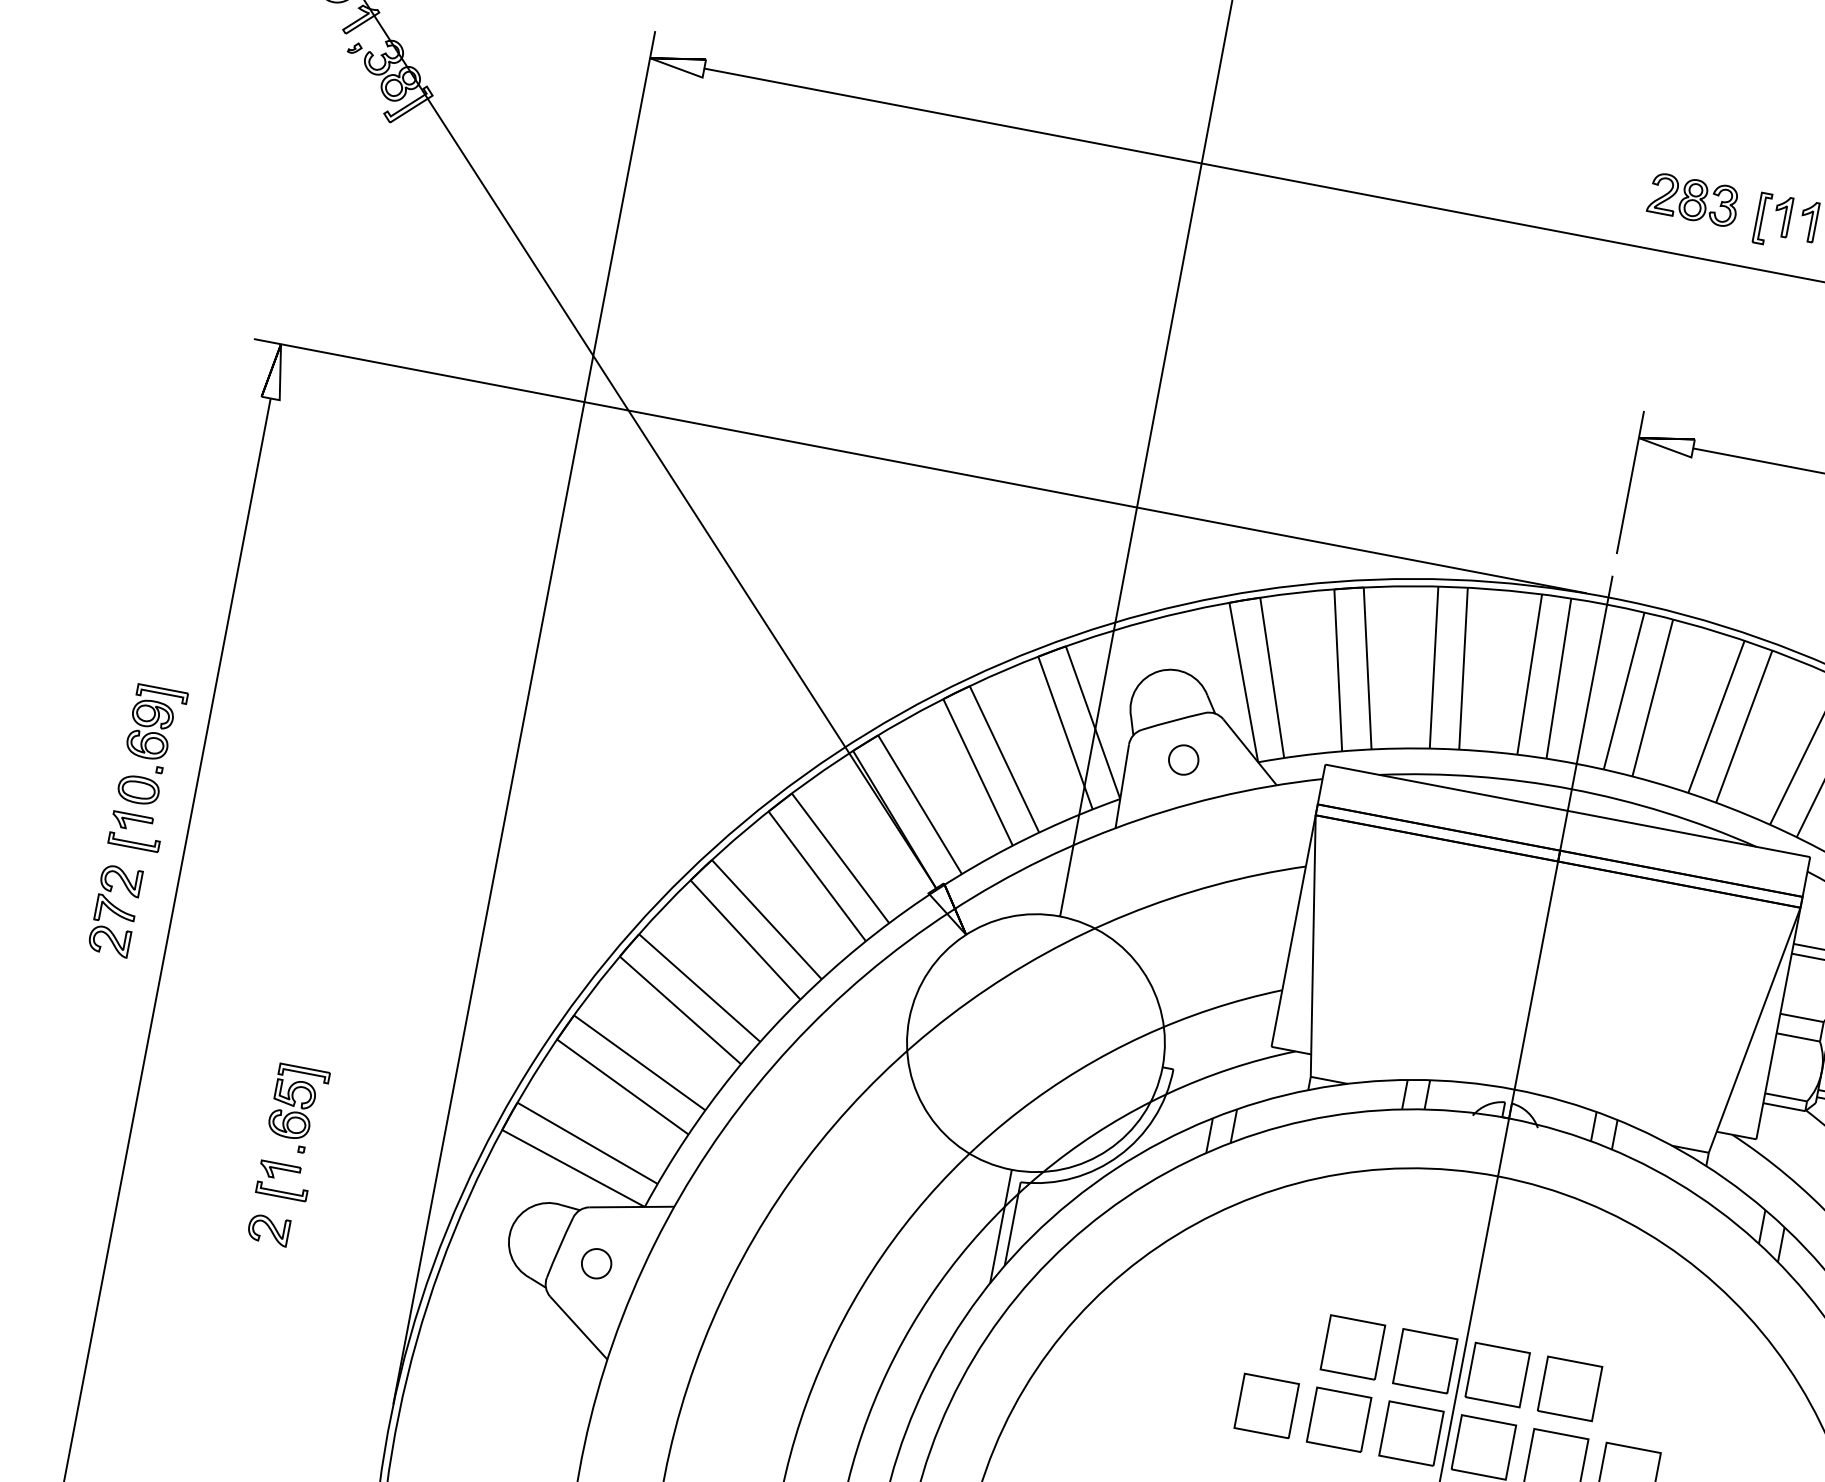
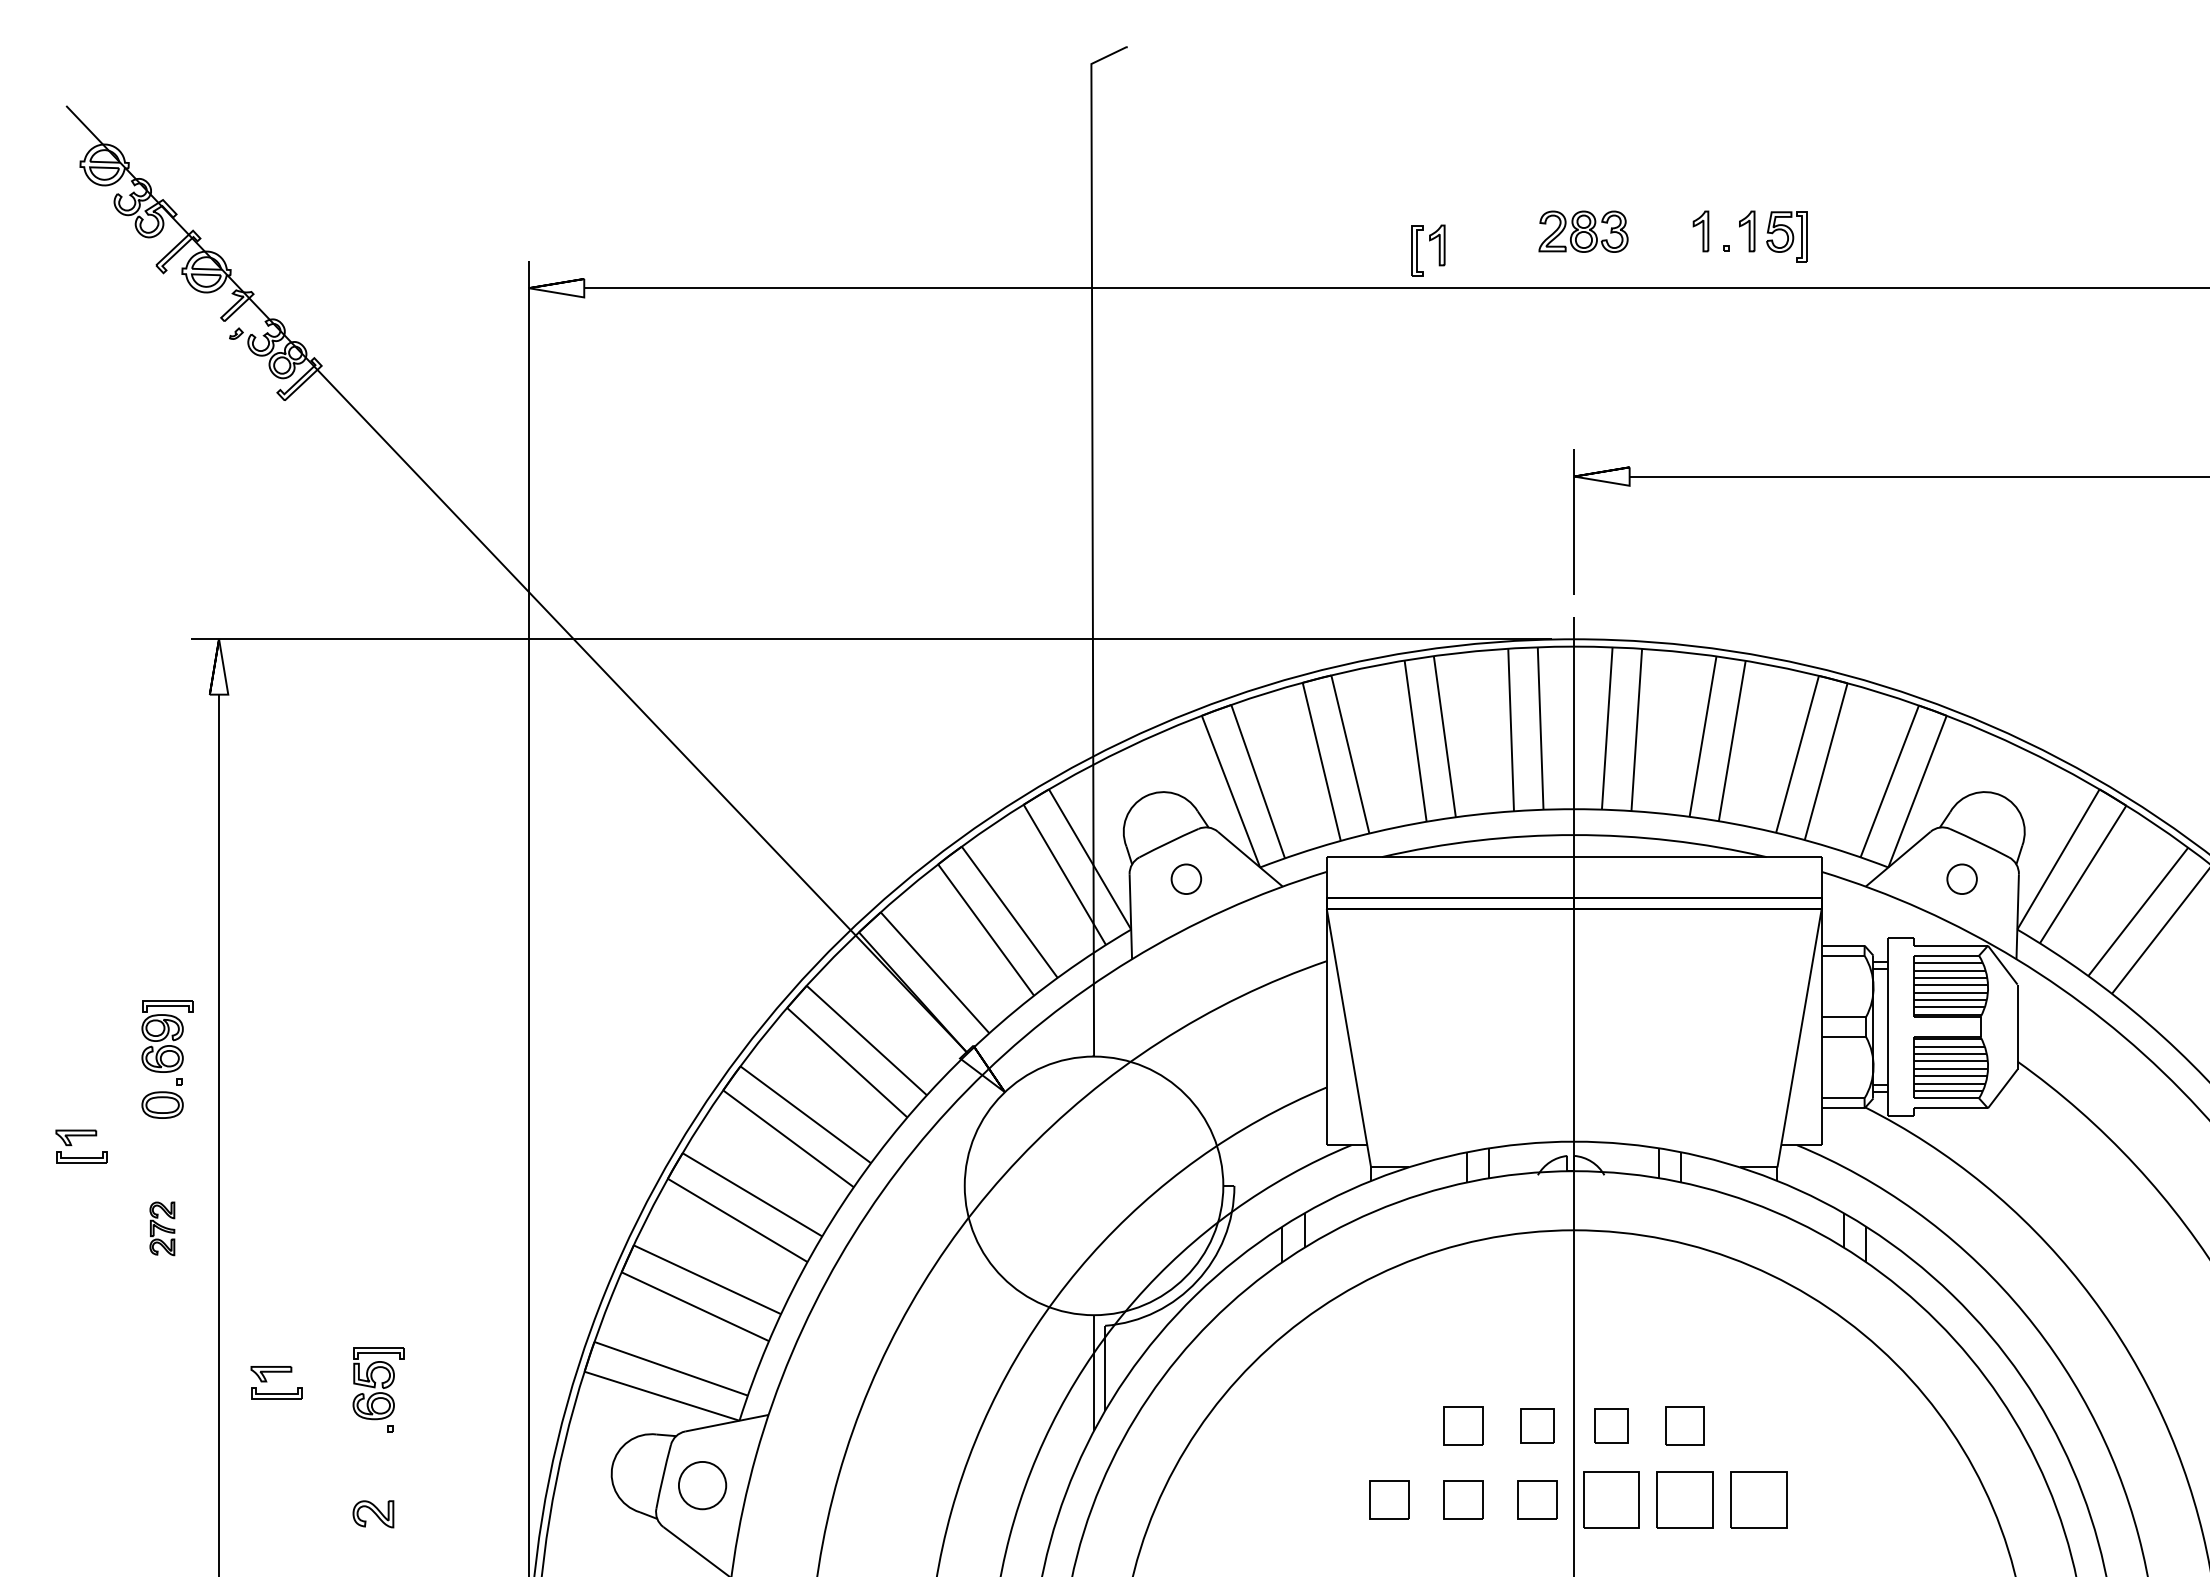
part: (1775, 211) -> (1429, 241), moved
part: (127, 828) -> (72, 1145), moved
part: (115, 910) -> (162, 1228), size x0.6
part: (274, 1178) -> (267, 1382), moved
part: (596, 1263) -> (702, 1485), size x1.6
part: (1353, 1346) -> (1463, 1425), size x0.7
part: (1425, 1360) -> (1537, 1425), size x0.6
part: (1498, 1374) -> (1611, 1425), size x0.6
part: (1569, 1388) -> (1684, 1425), size x0.7
part: (1266, 1405) -> (1389, 1499), size x0.7
part: (1339, 1419) -> (1463, 1499), size x0.7
part: (1411, 1433) -> (1537, 1499), size x0.7

